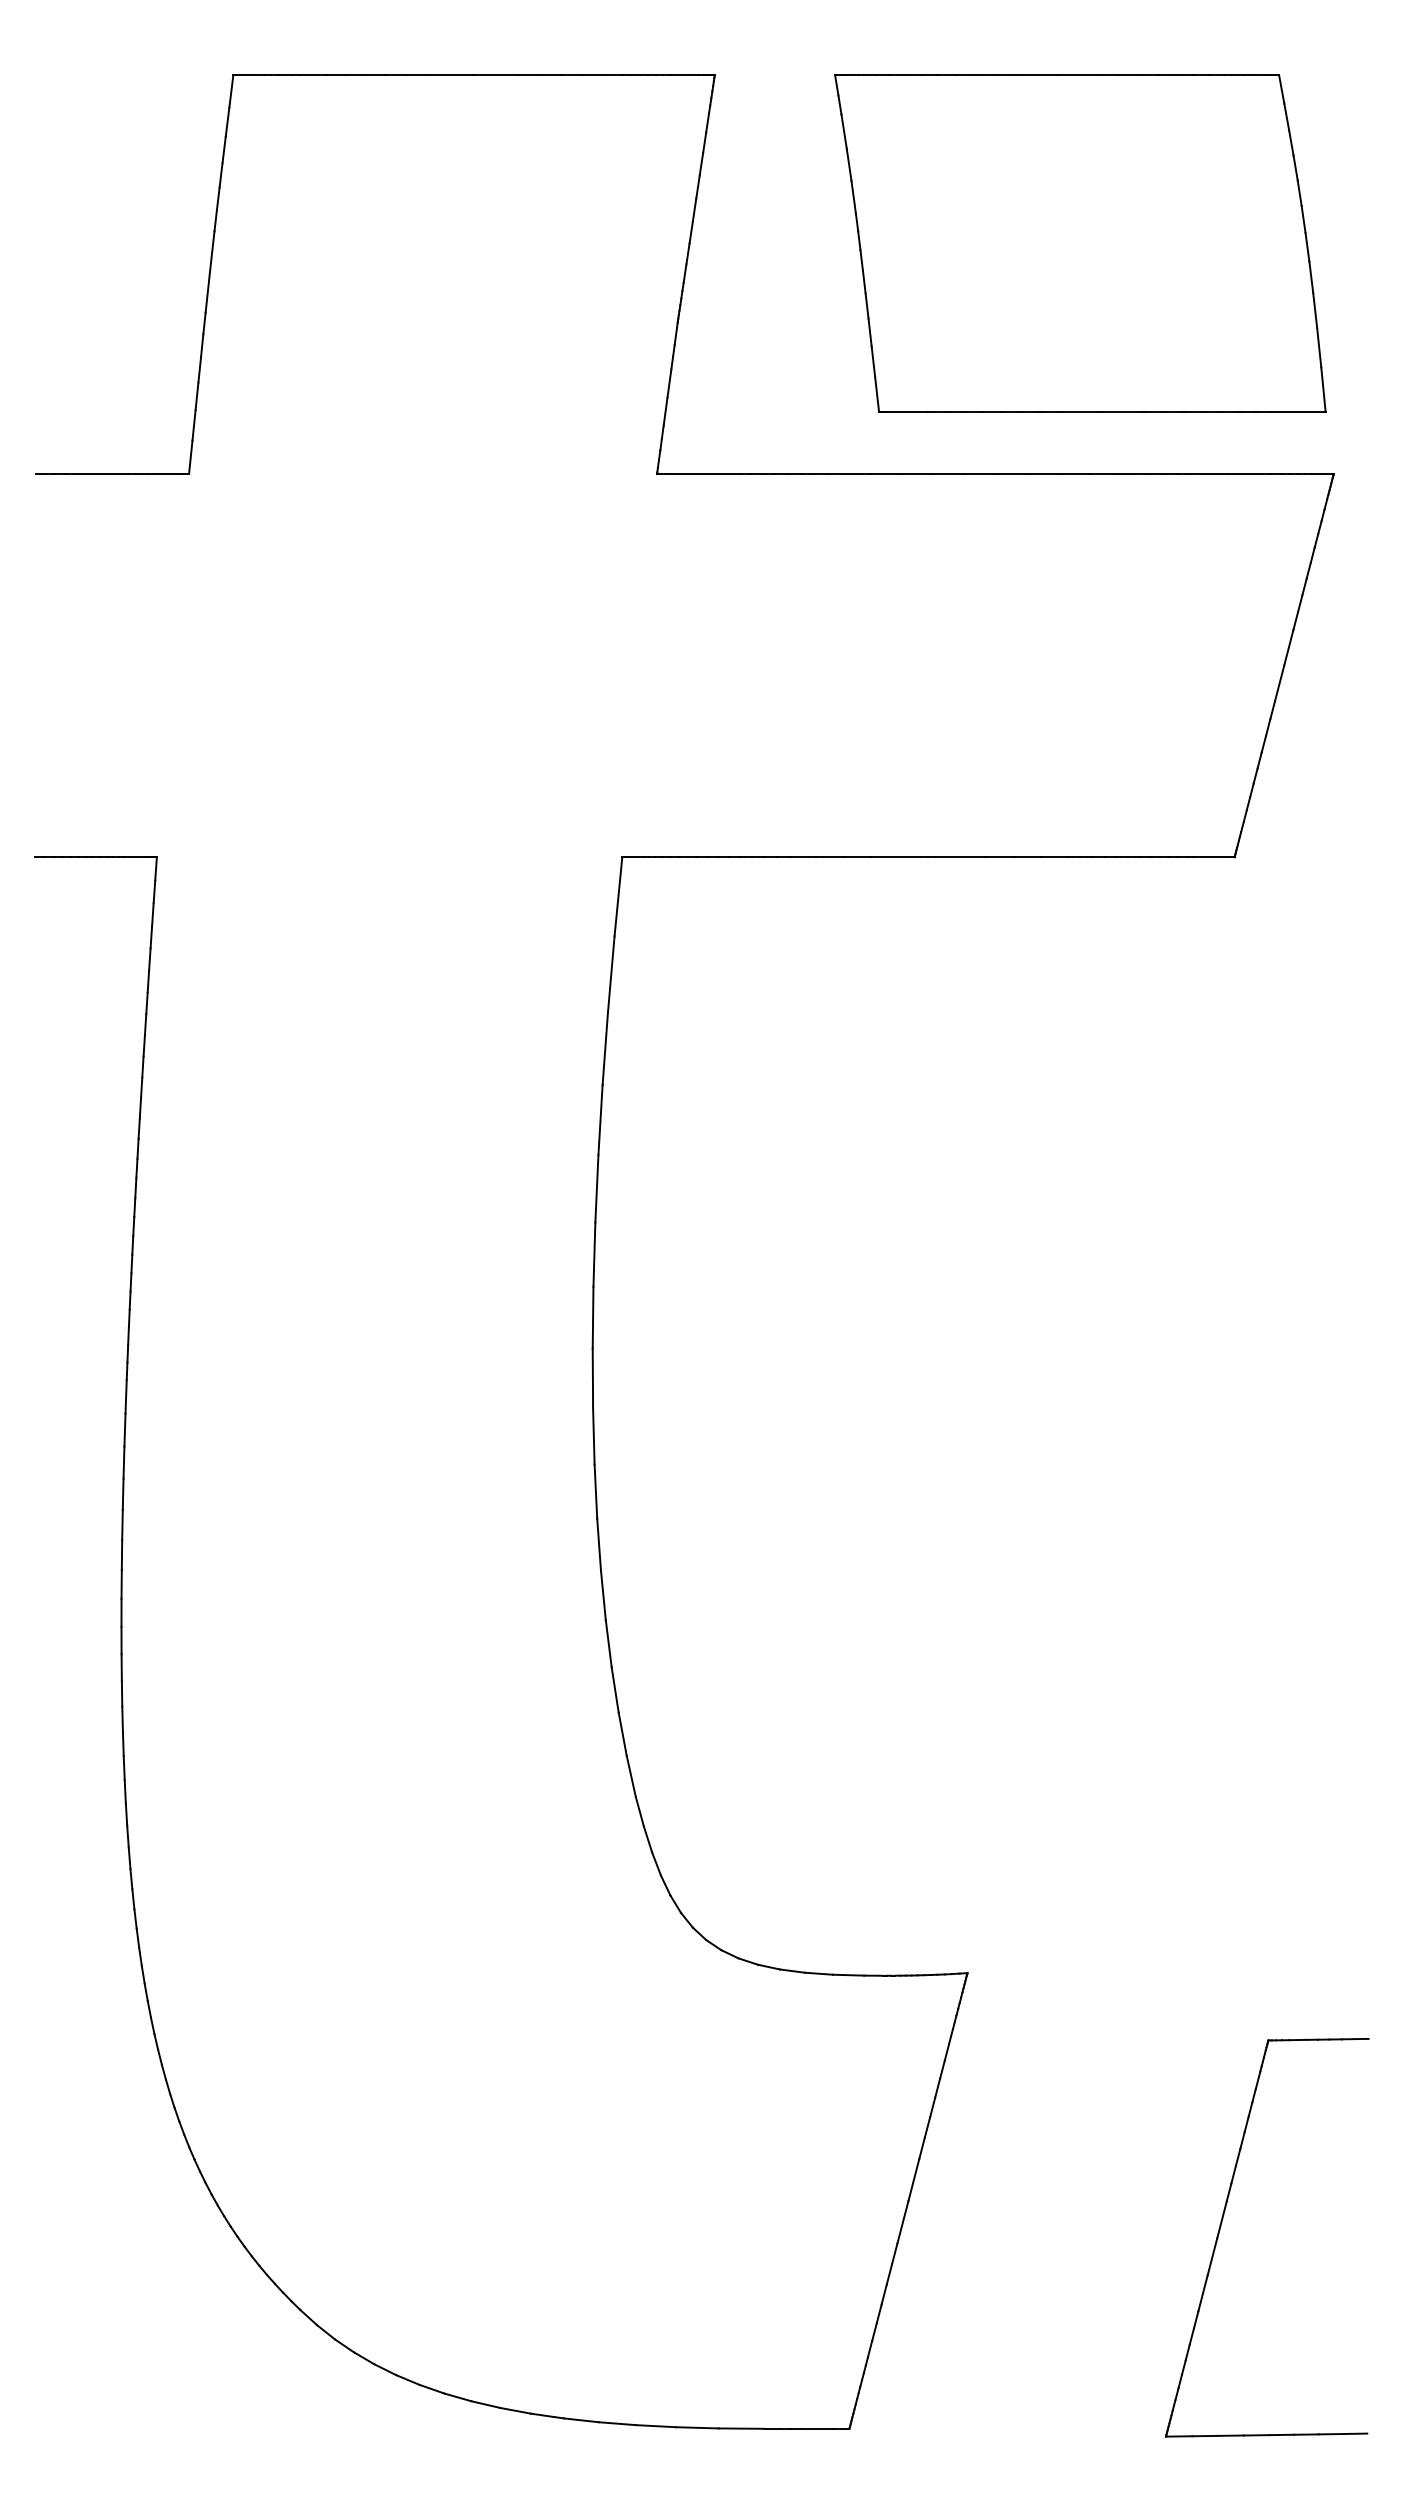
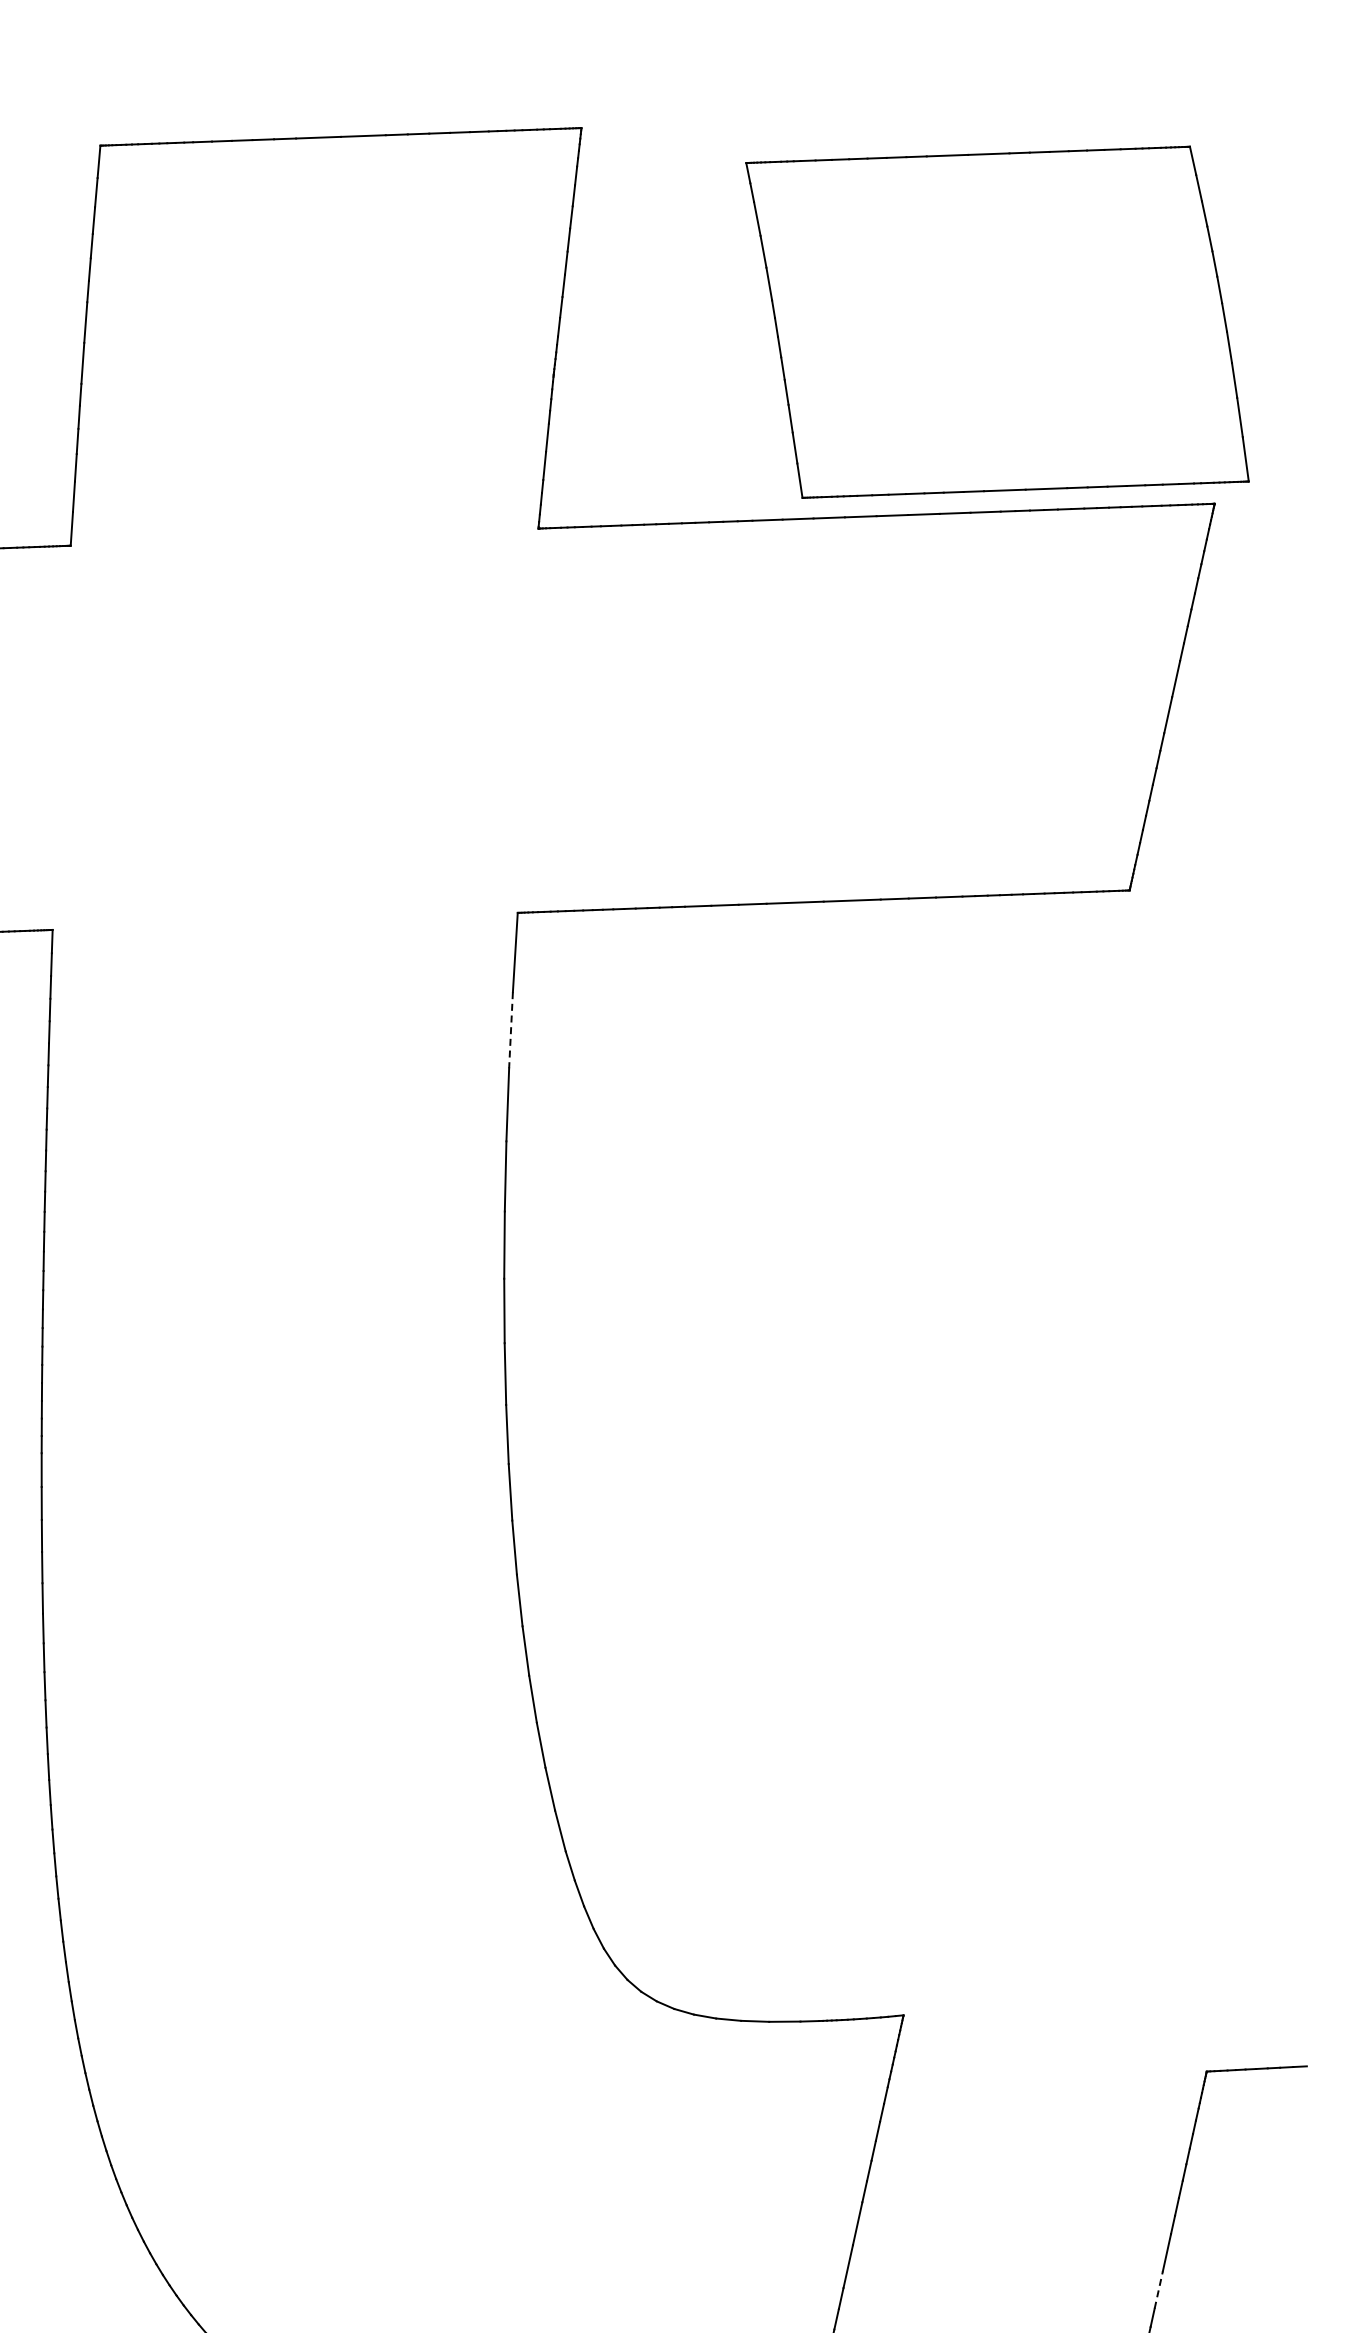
part: (1080, 243) -> (997, 322), moved
line: (611, 974) -> (511, 1030), solid -> dashed
line: (1212, 2256) -> (1158, 2289), solid -> dashed

